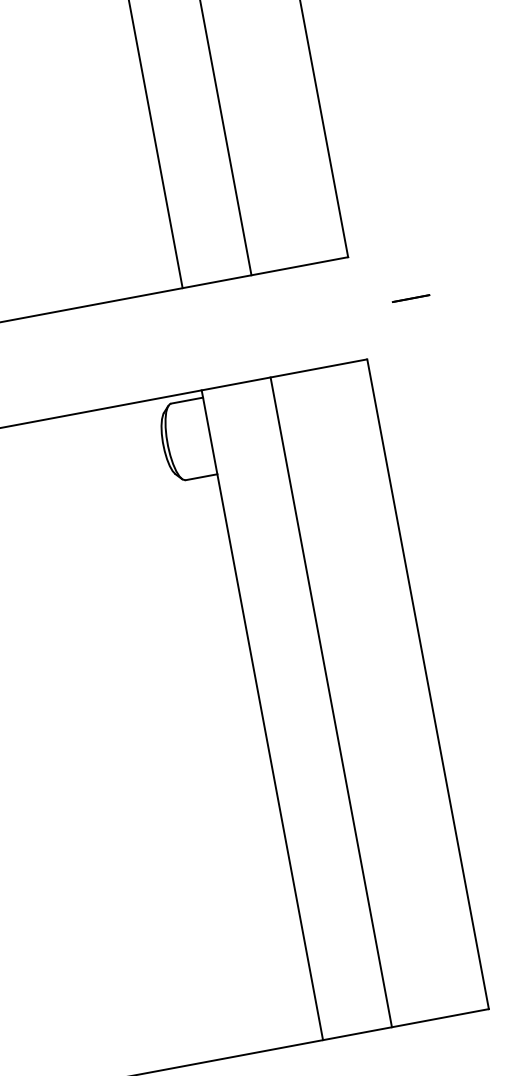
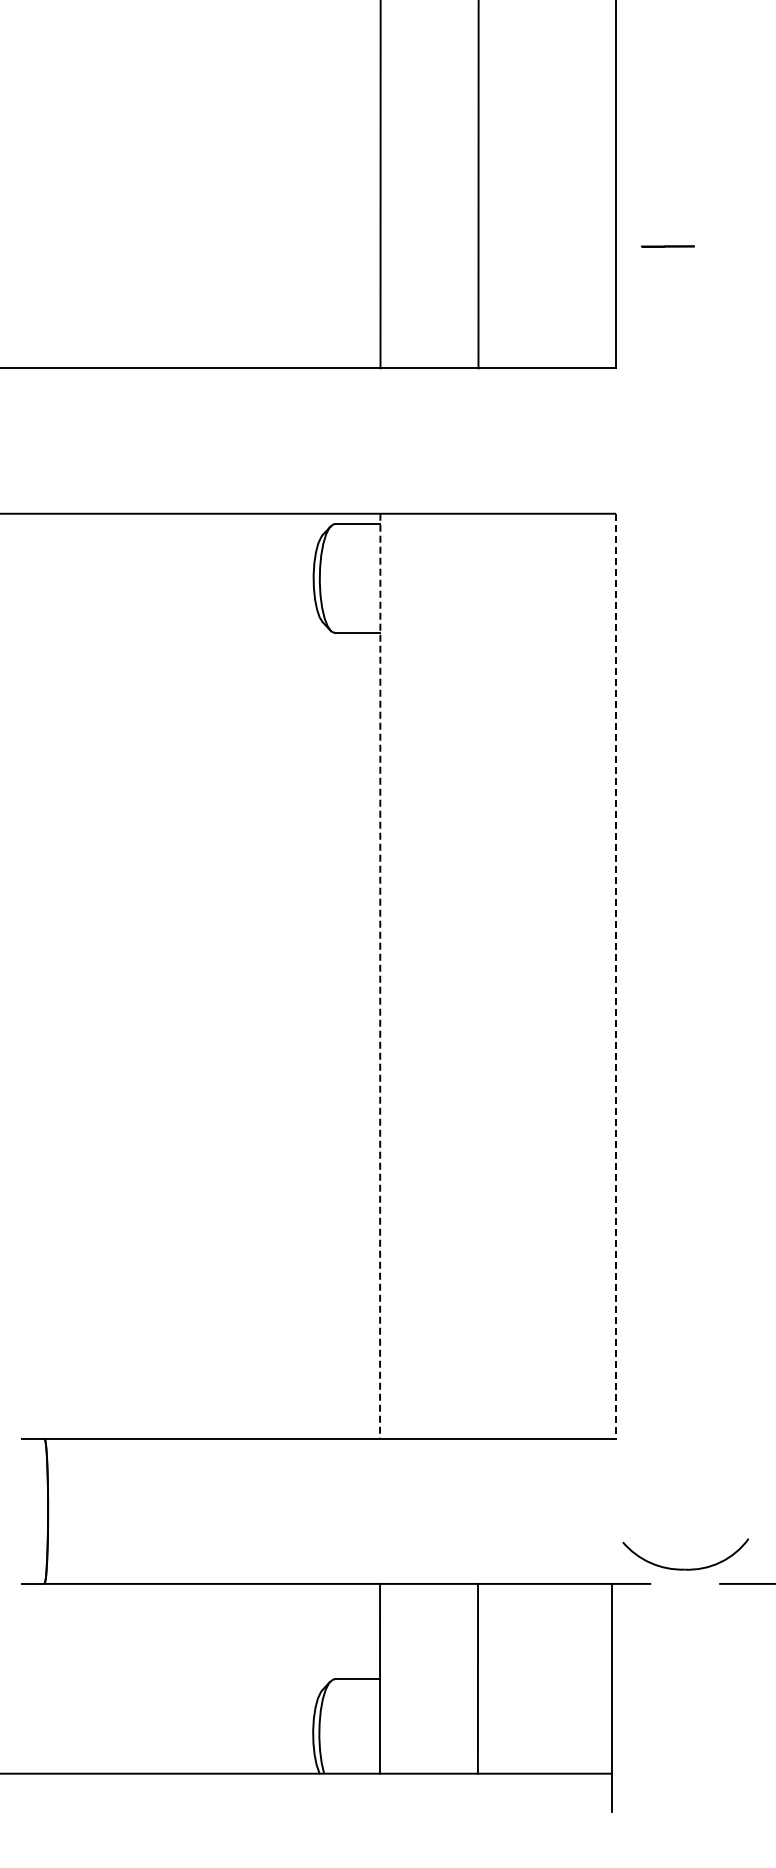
line: (410, 298) -> (667, 246), moved
line: (428, 684) -> (616, 976), solid -> dashed
line: (331, 701) -> (478, 975), removed
line: (262, 715) -> (380, 976), solid -> dashed

